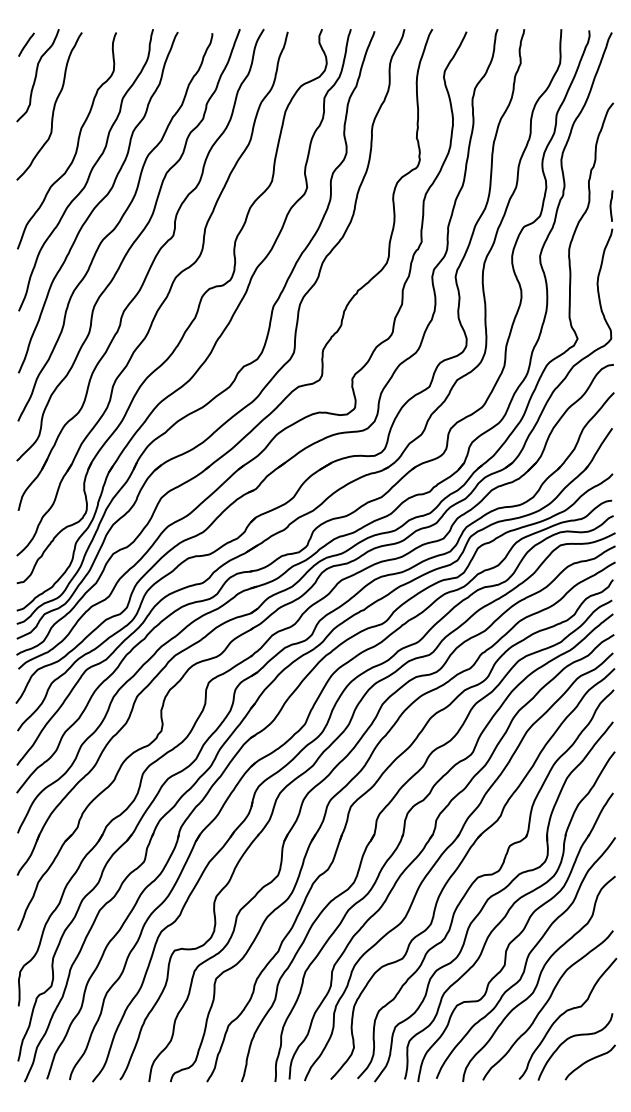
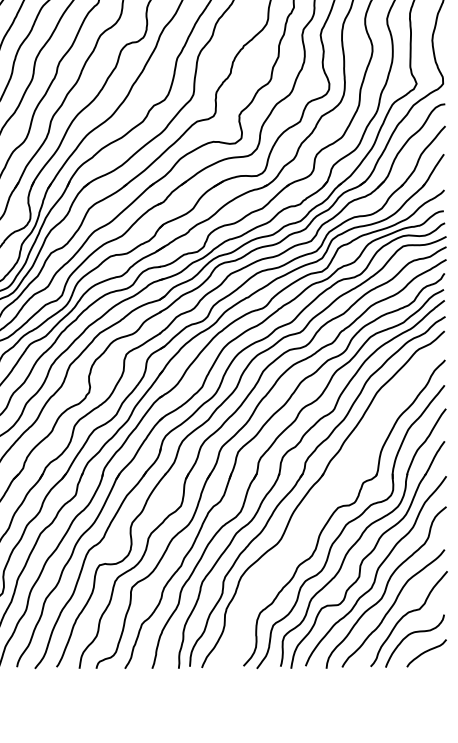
part: (461, 864) -> (325, 497), removed

